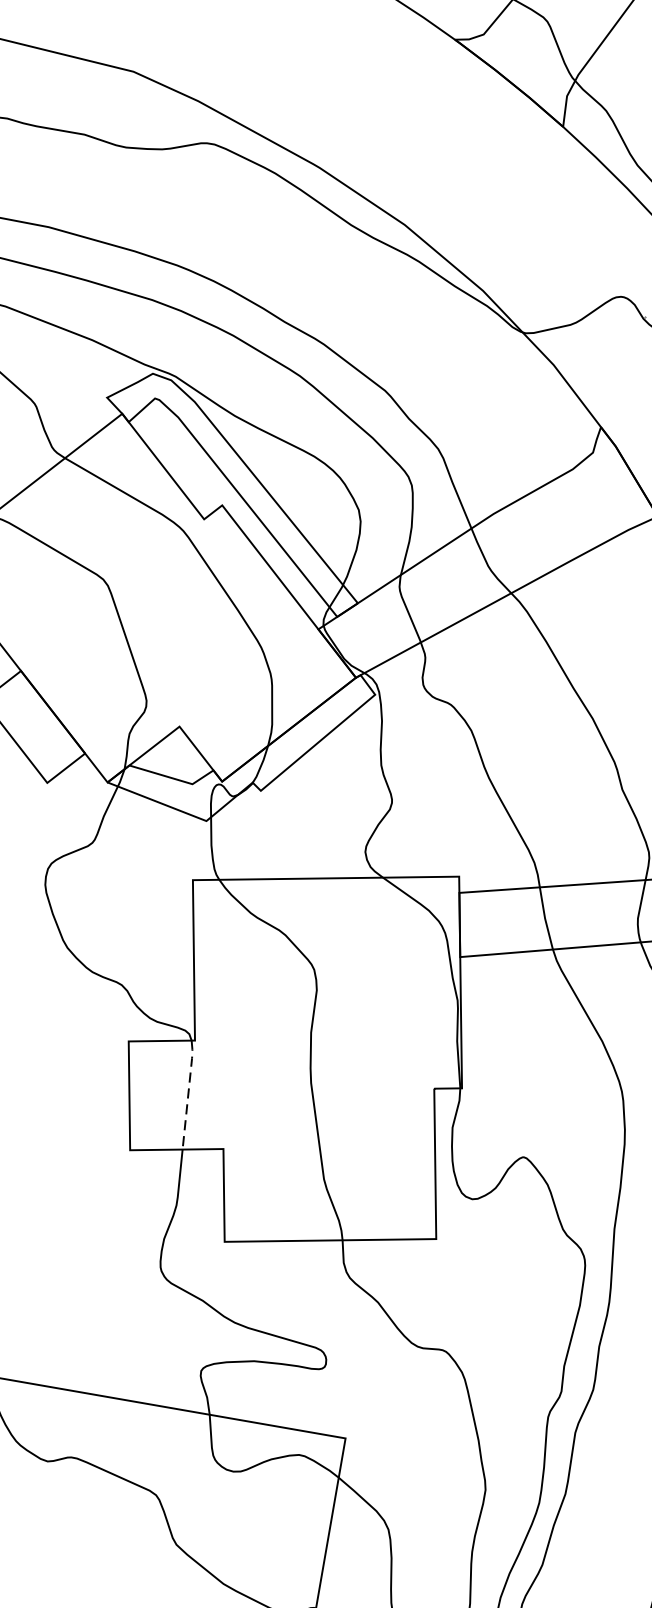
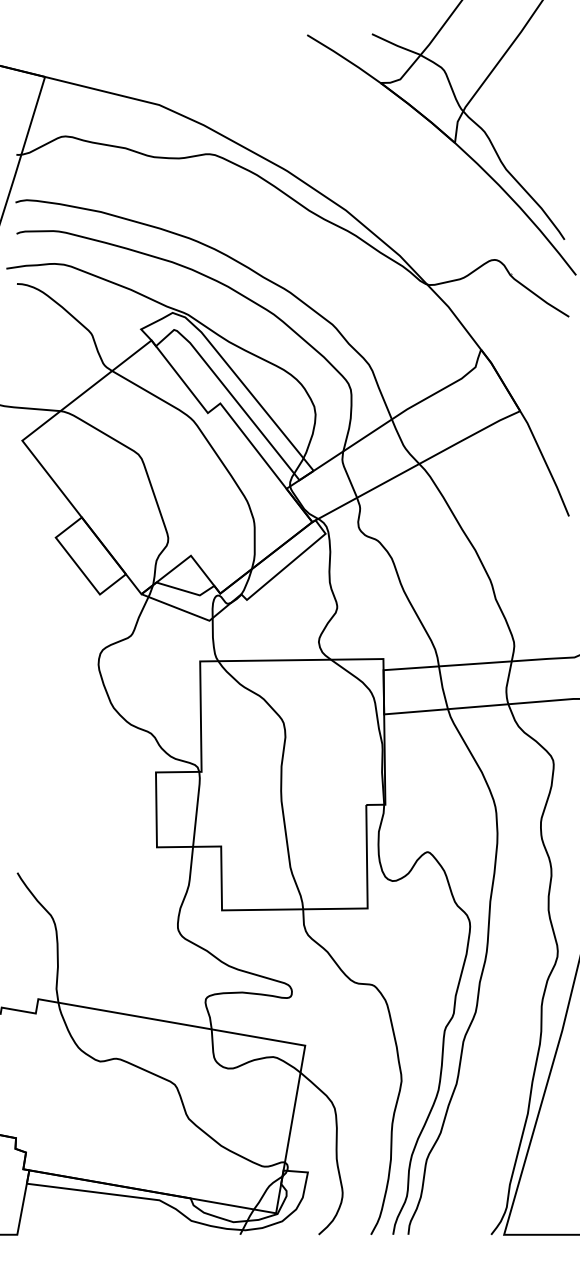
line: (189, 1093) -> (197, 808), dashed -> solid

